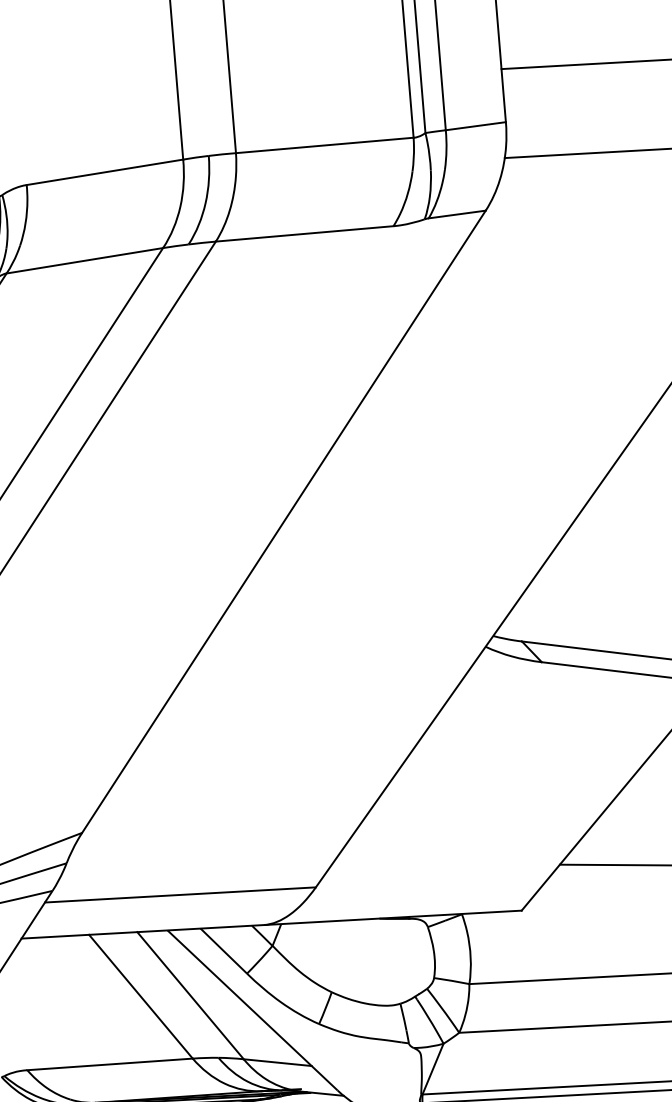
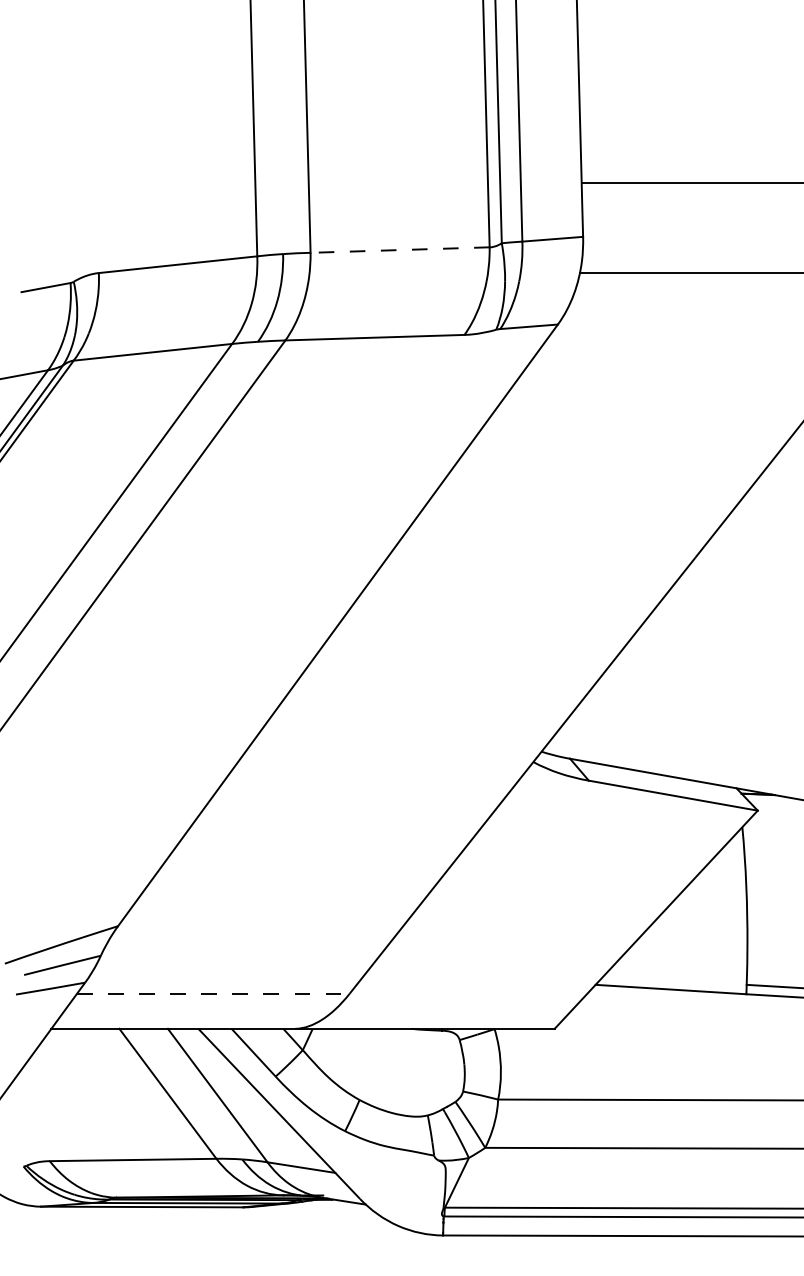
line: (325, 145) -> (400, 250), solid -> dashed
line: (180, 894) -> (213, 993), solid -> dashed

